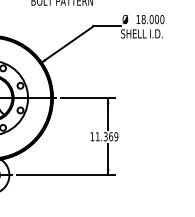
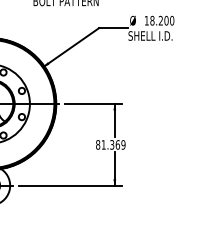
text: (151, 19) -> (160, 20), 18.000 -> 18.200
text: (92, 136) -> (98, 144), 11.369 -> 81.369

